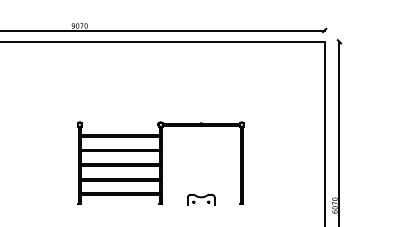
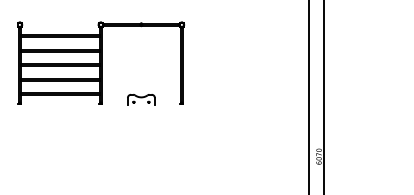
part: (160, 163) -> (100, 63), moved

